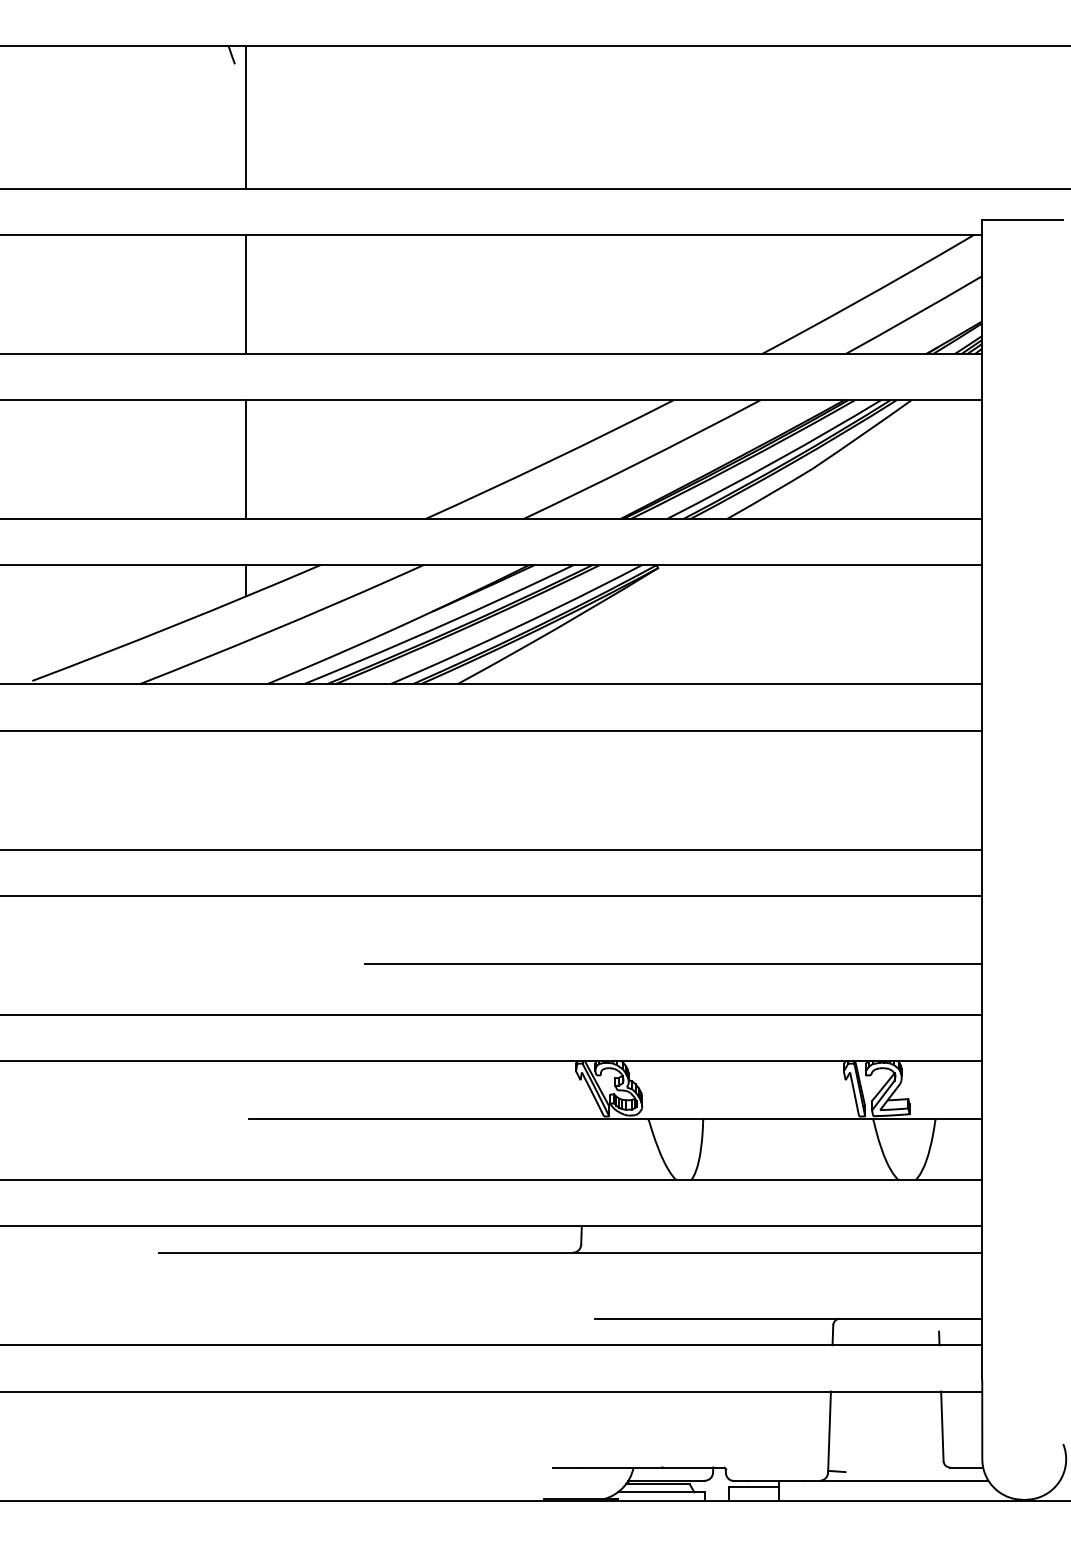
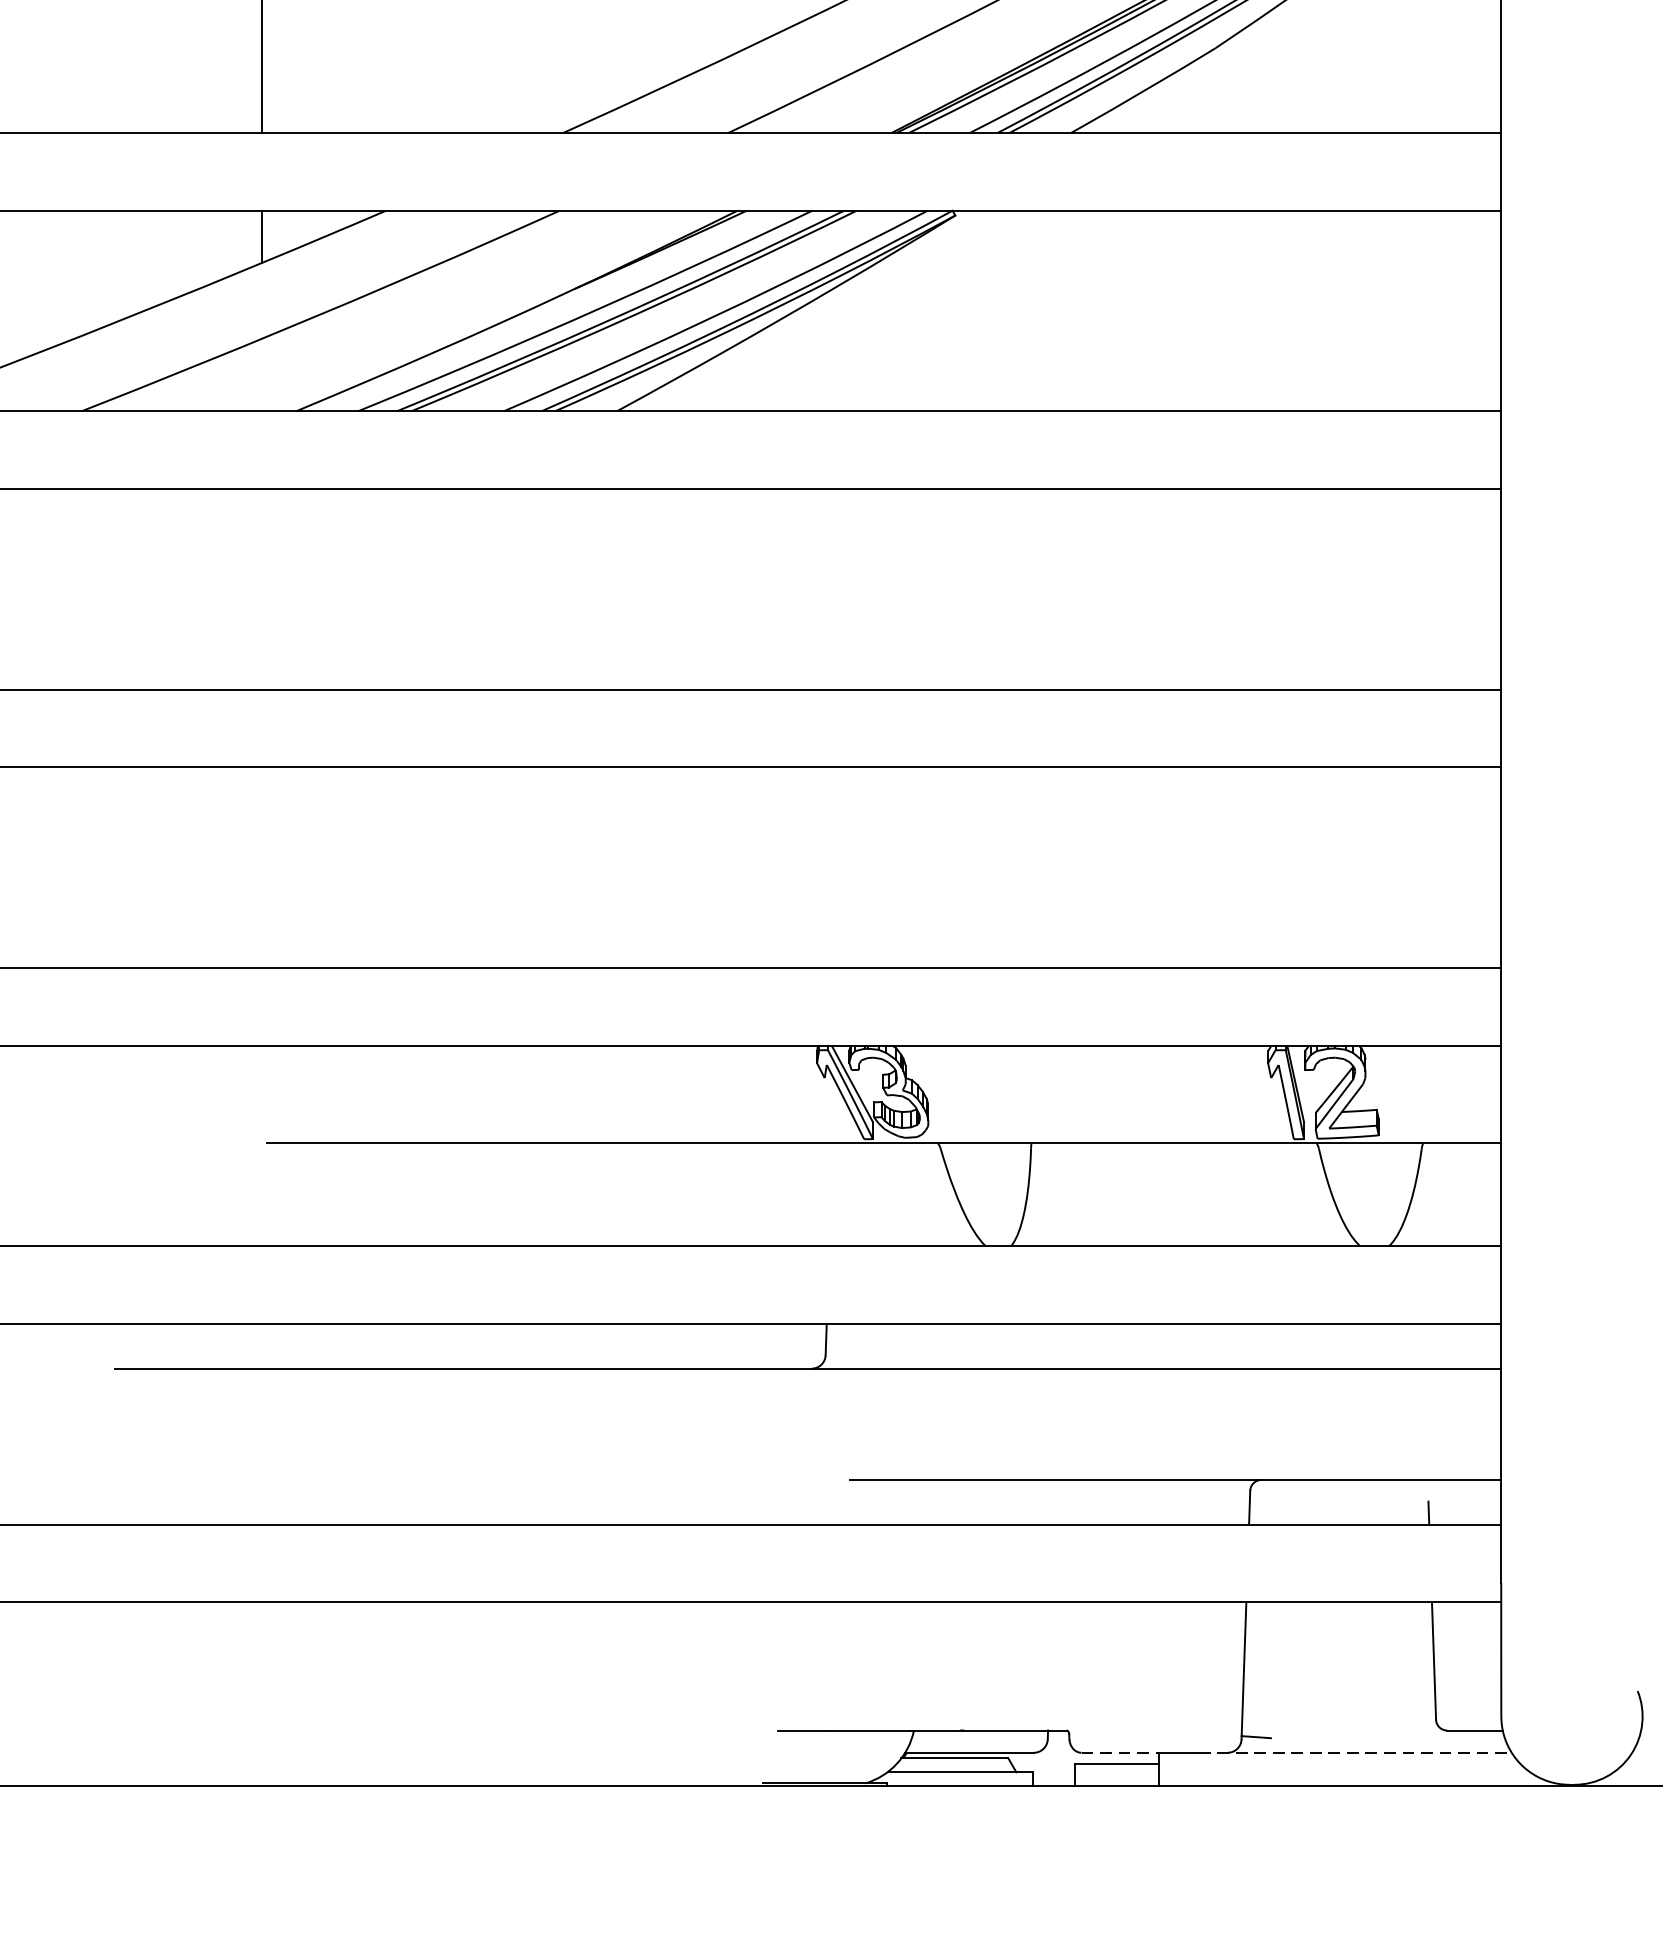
line: (673, 963) -> (981, 881), removed
line: (756, 1480) -> (1120, 1752), solid -> dashed
line: (895, 1480) -> (1355, 1752), solid -> dashed

